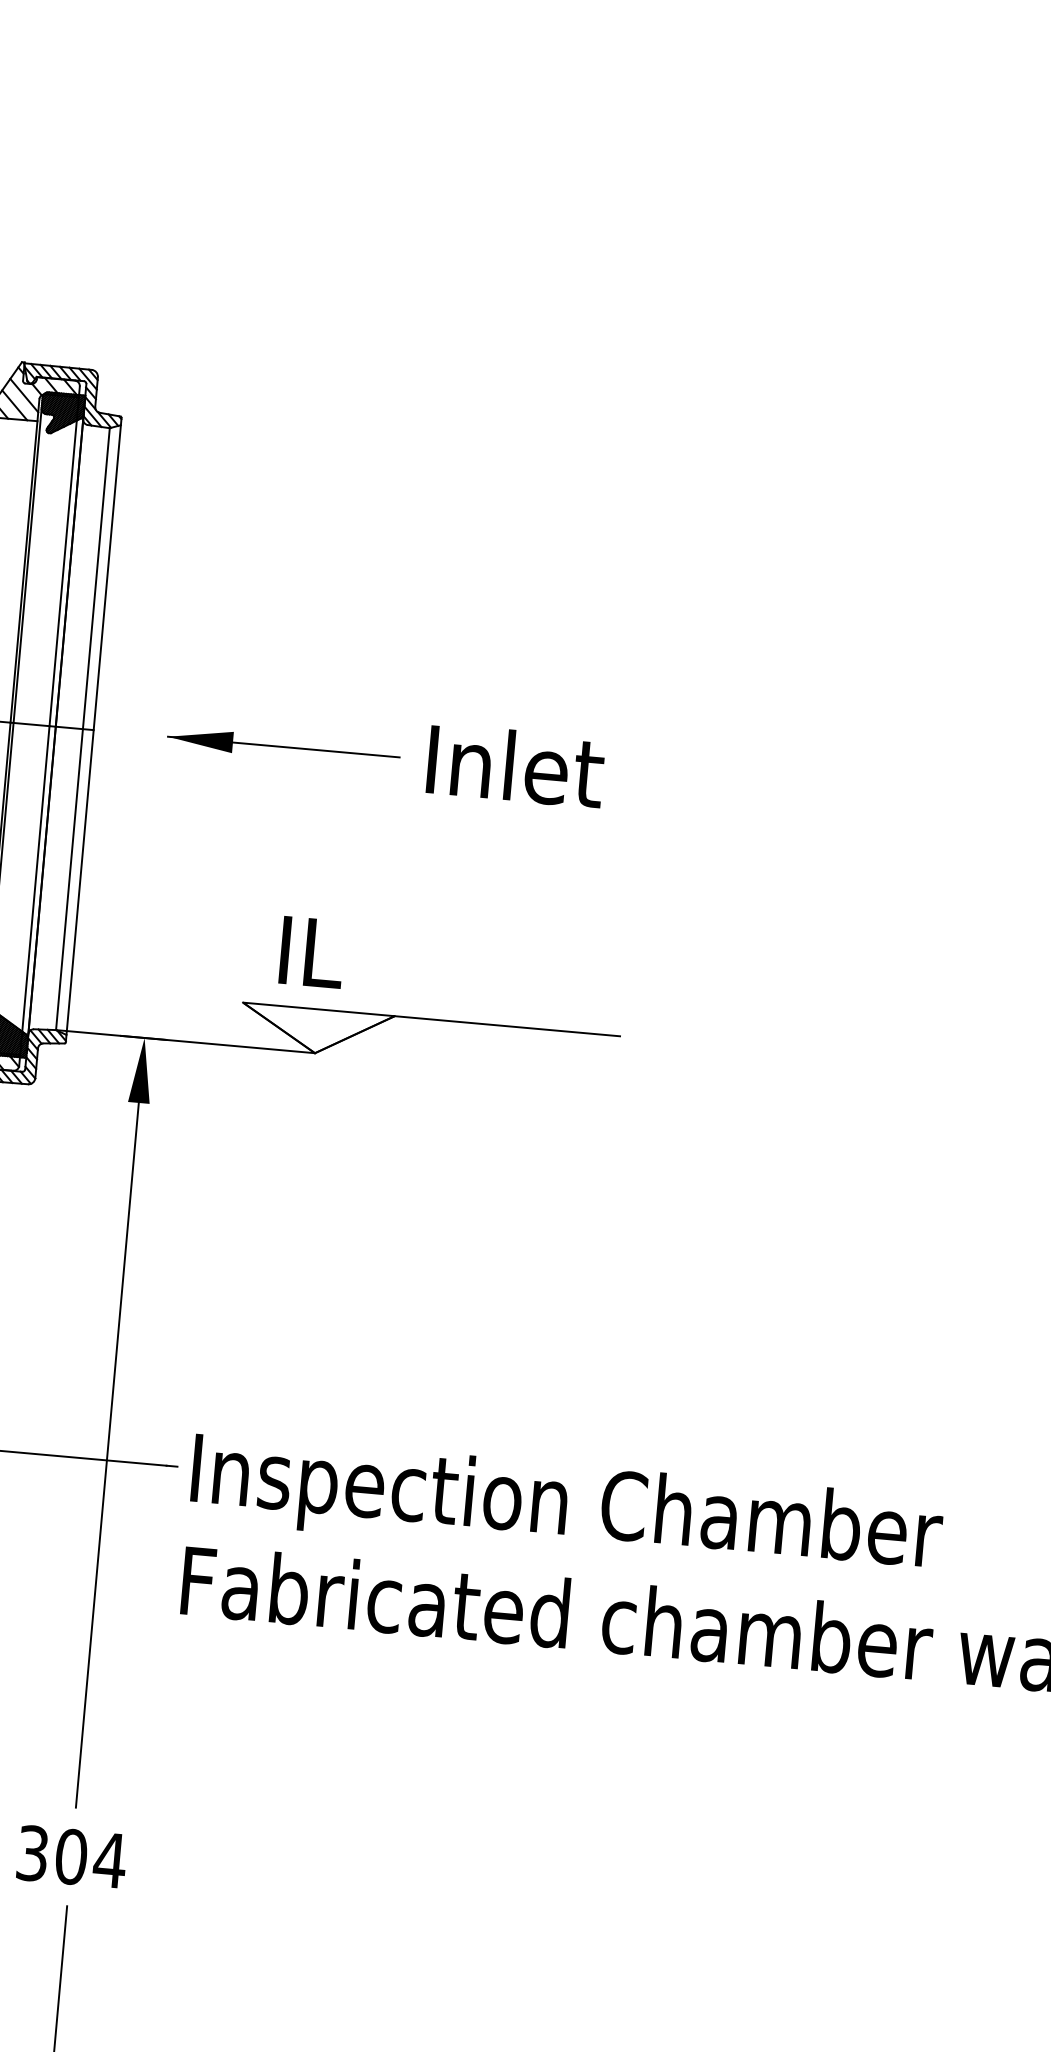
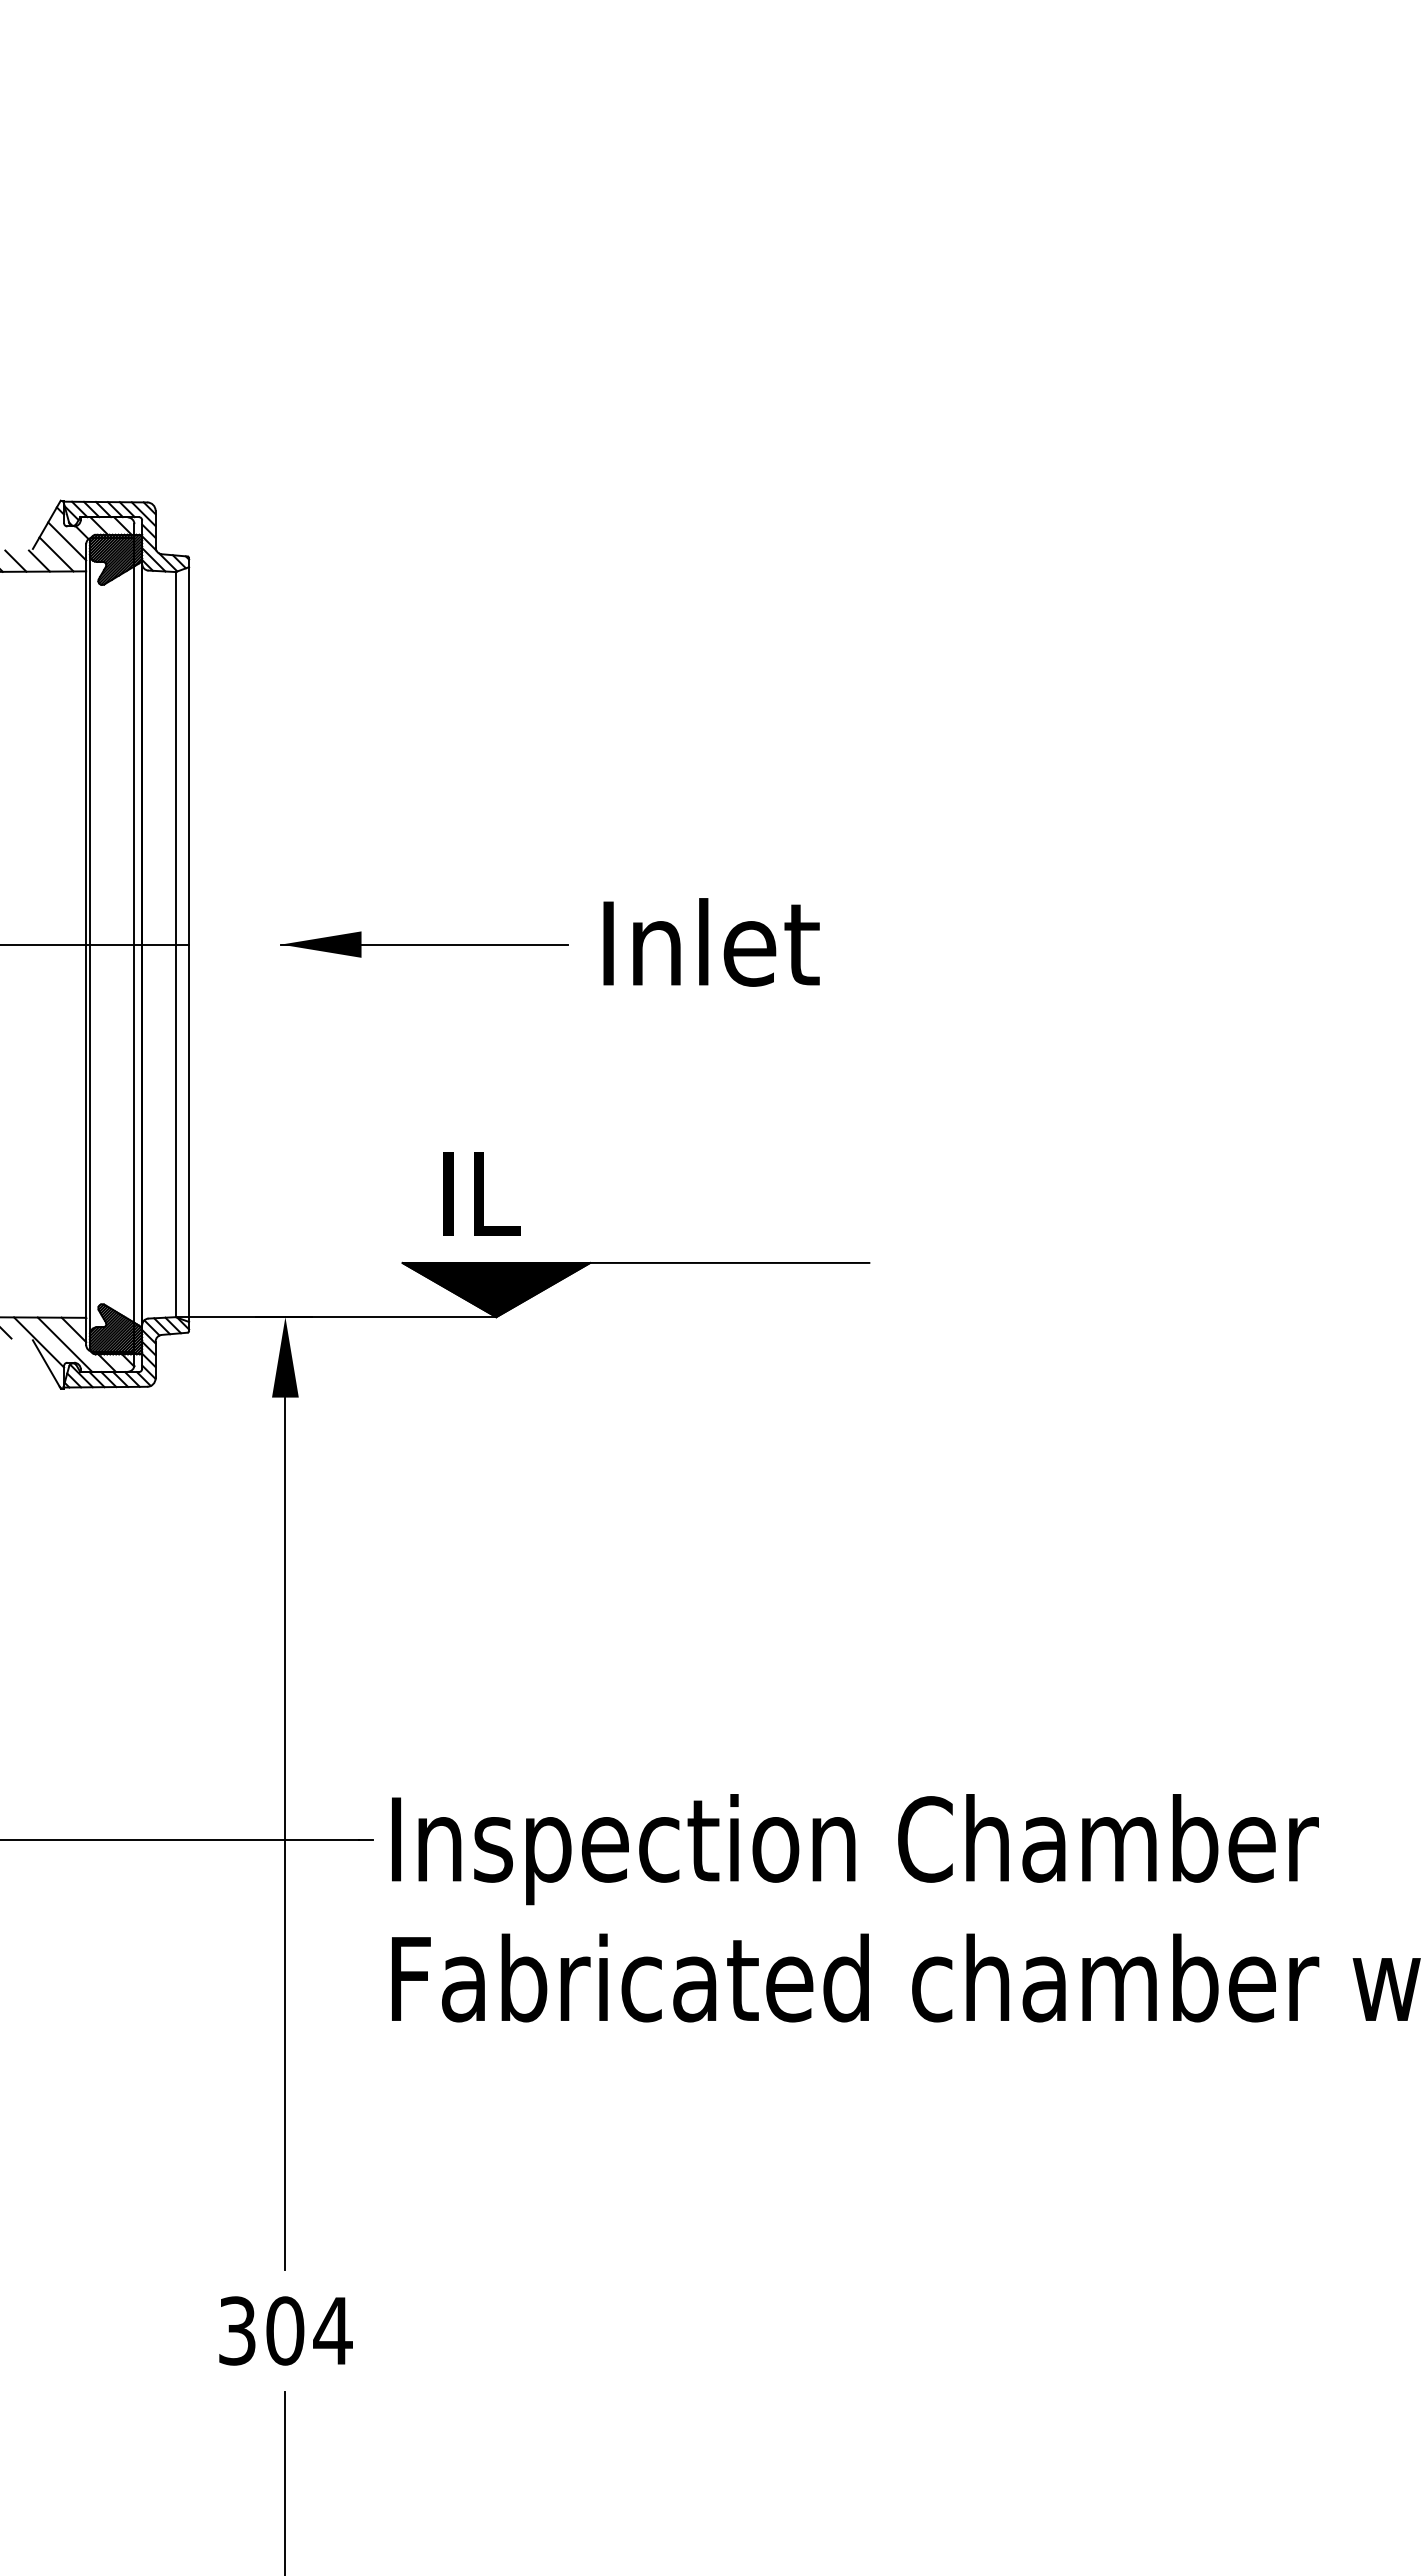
fill: (317, 1030) -> (496, 1289), added

